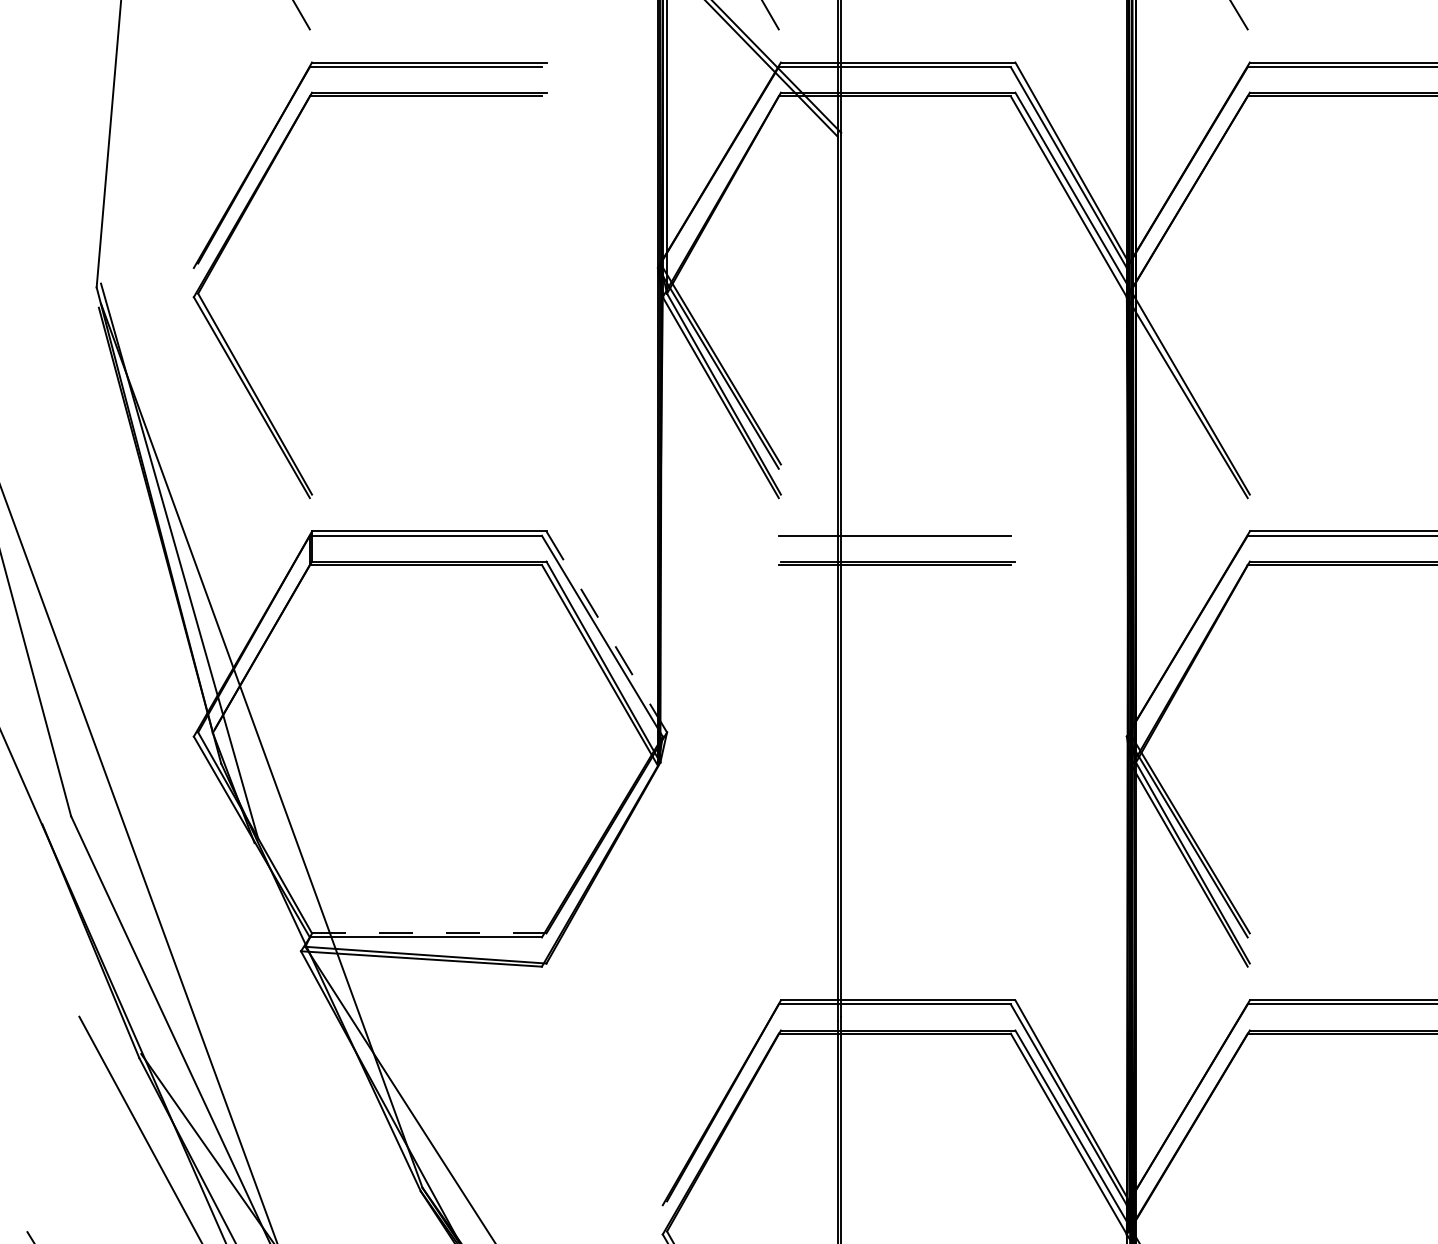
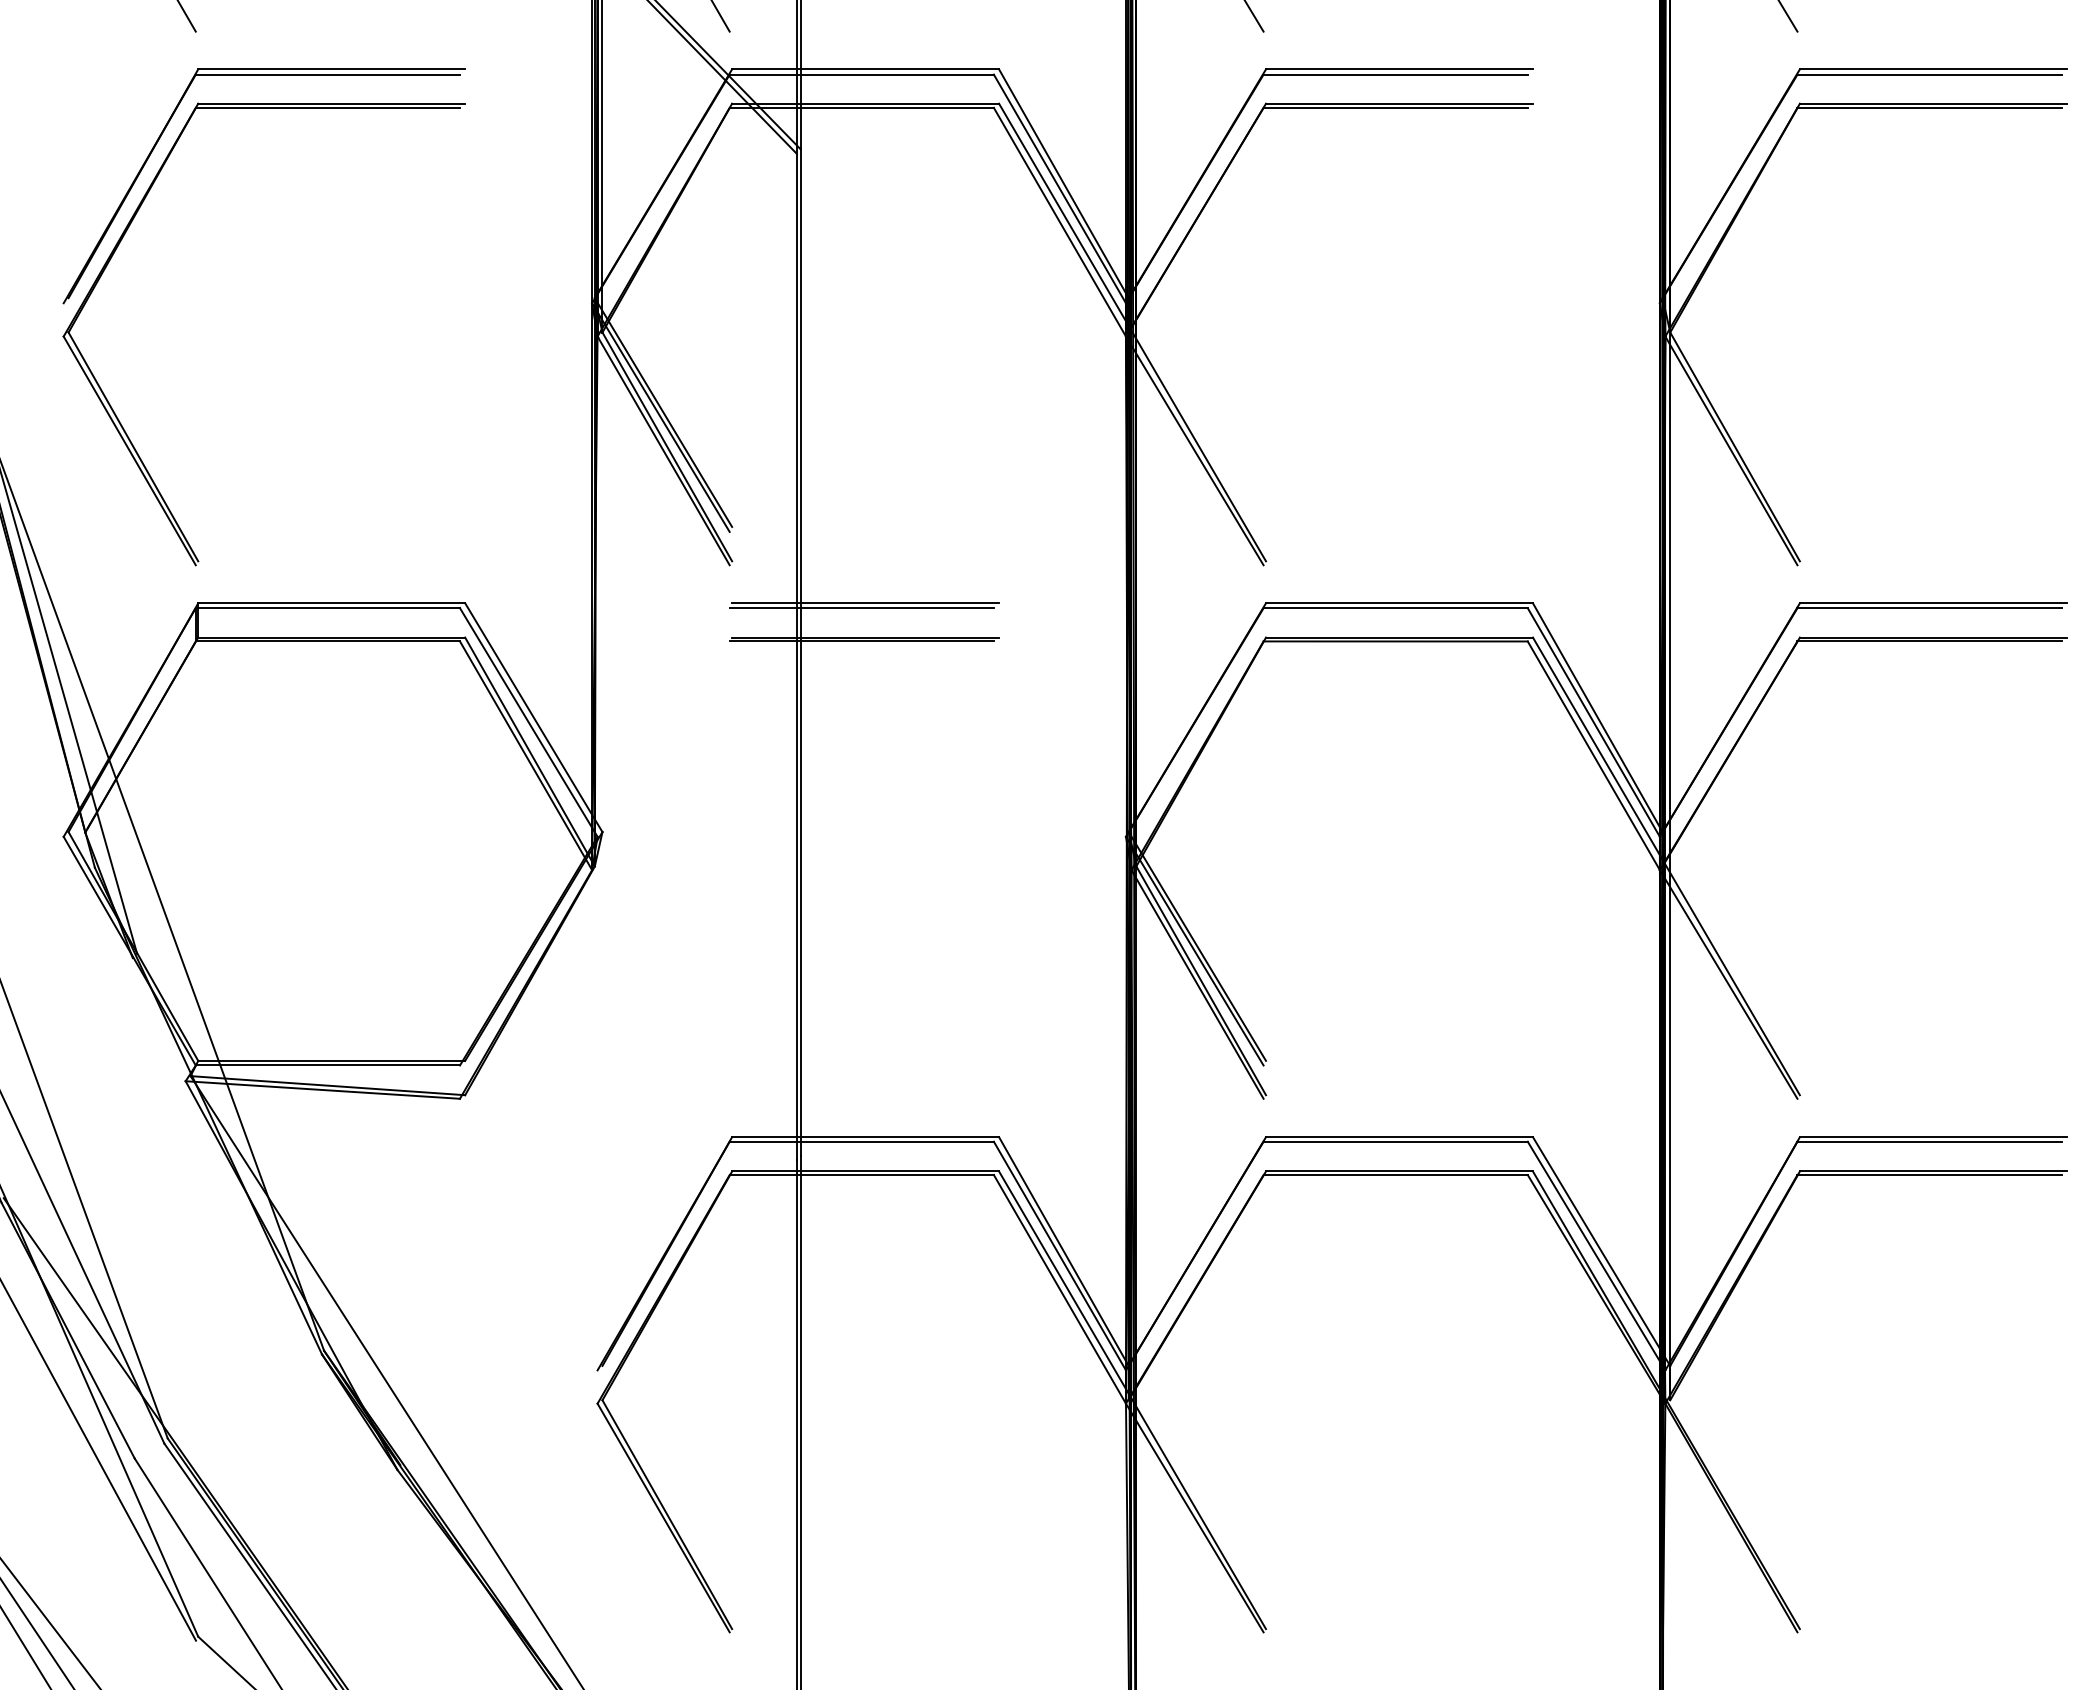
line: (898, 531) -> (865, 603), added
line: (607, 632) -> (534, 718), dashed -> solid
line: (429, 933) -> (331, 1060), dashed -> solid

